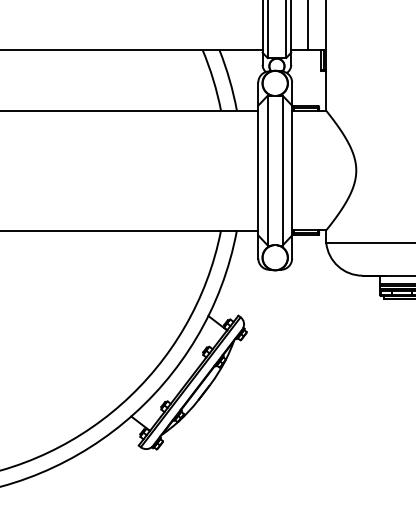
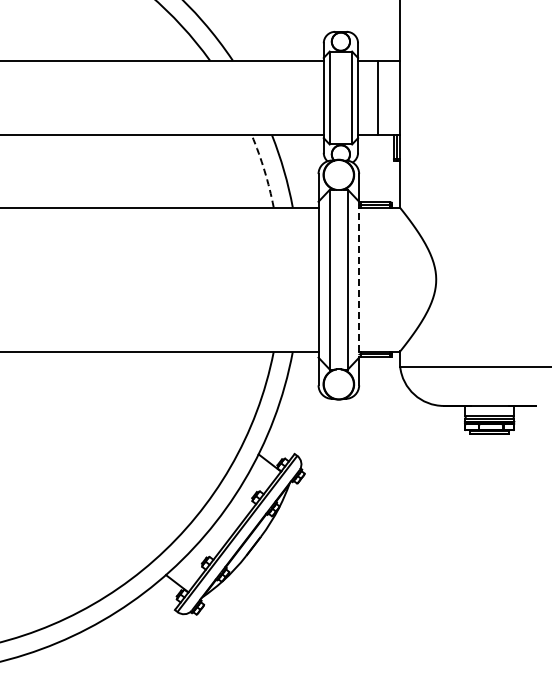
arc: (213, 79) -> (264, 170), solid -> dashed
line: (292, 170) -> (359, 279), solid -> dashed

